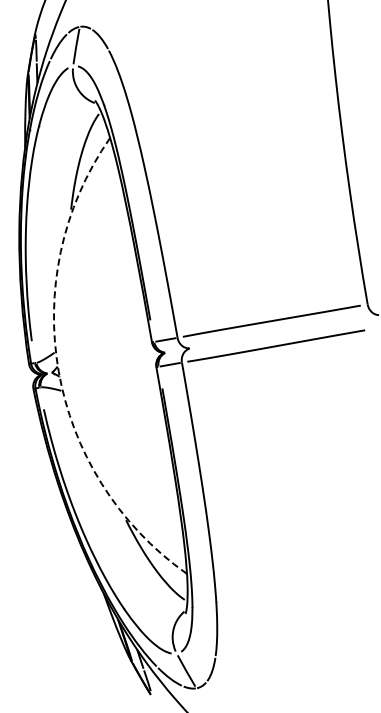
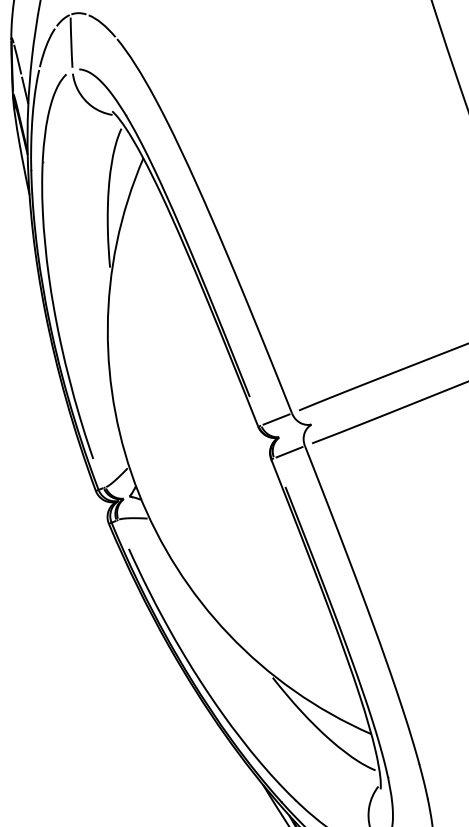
arc: (58, 371) -> (138, 492), dashed -> solid

